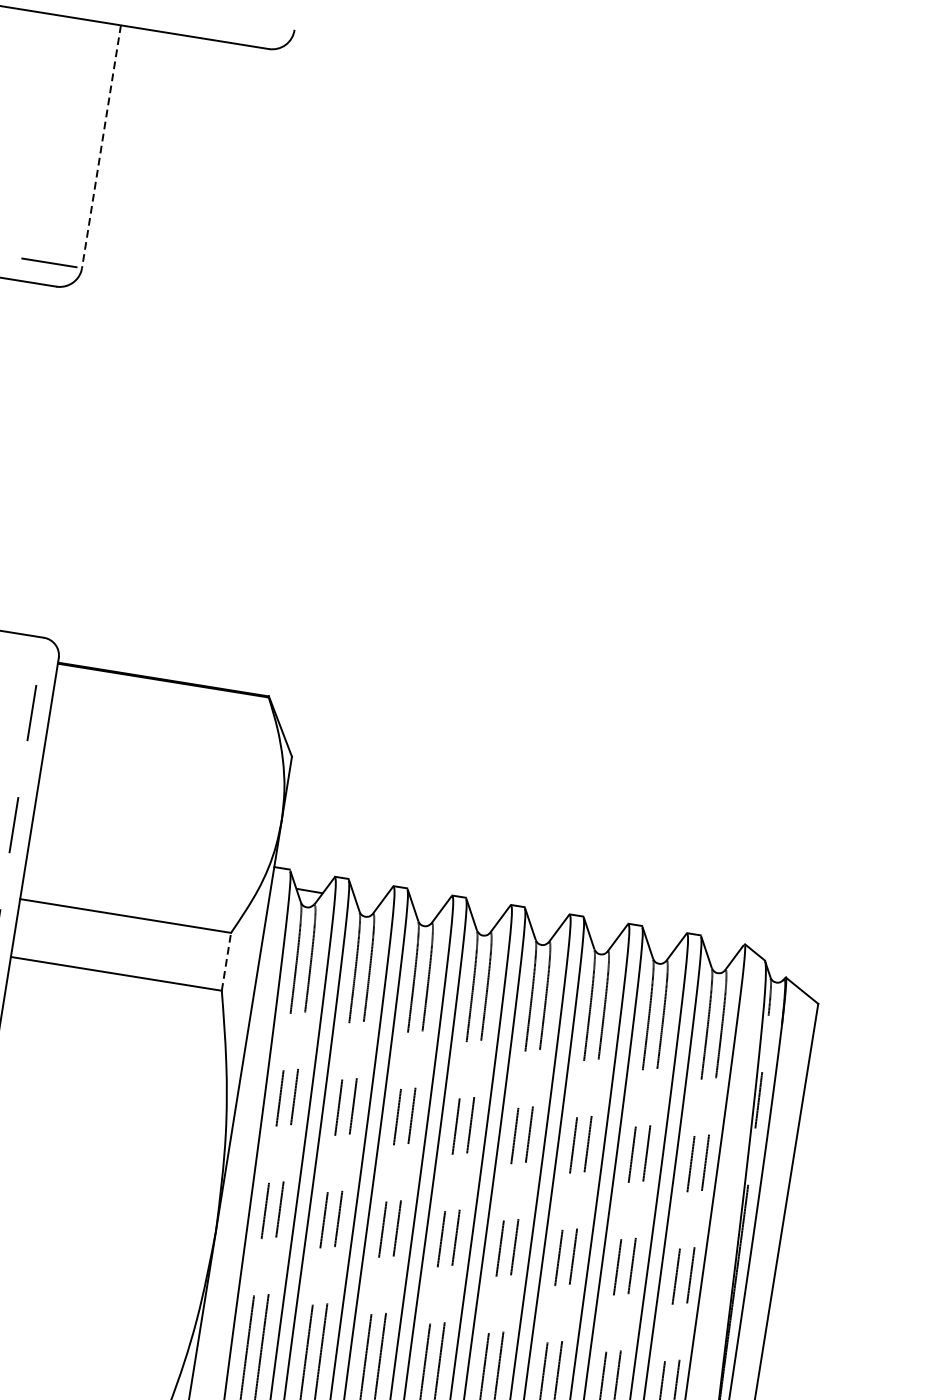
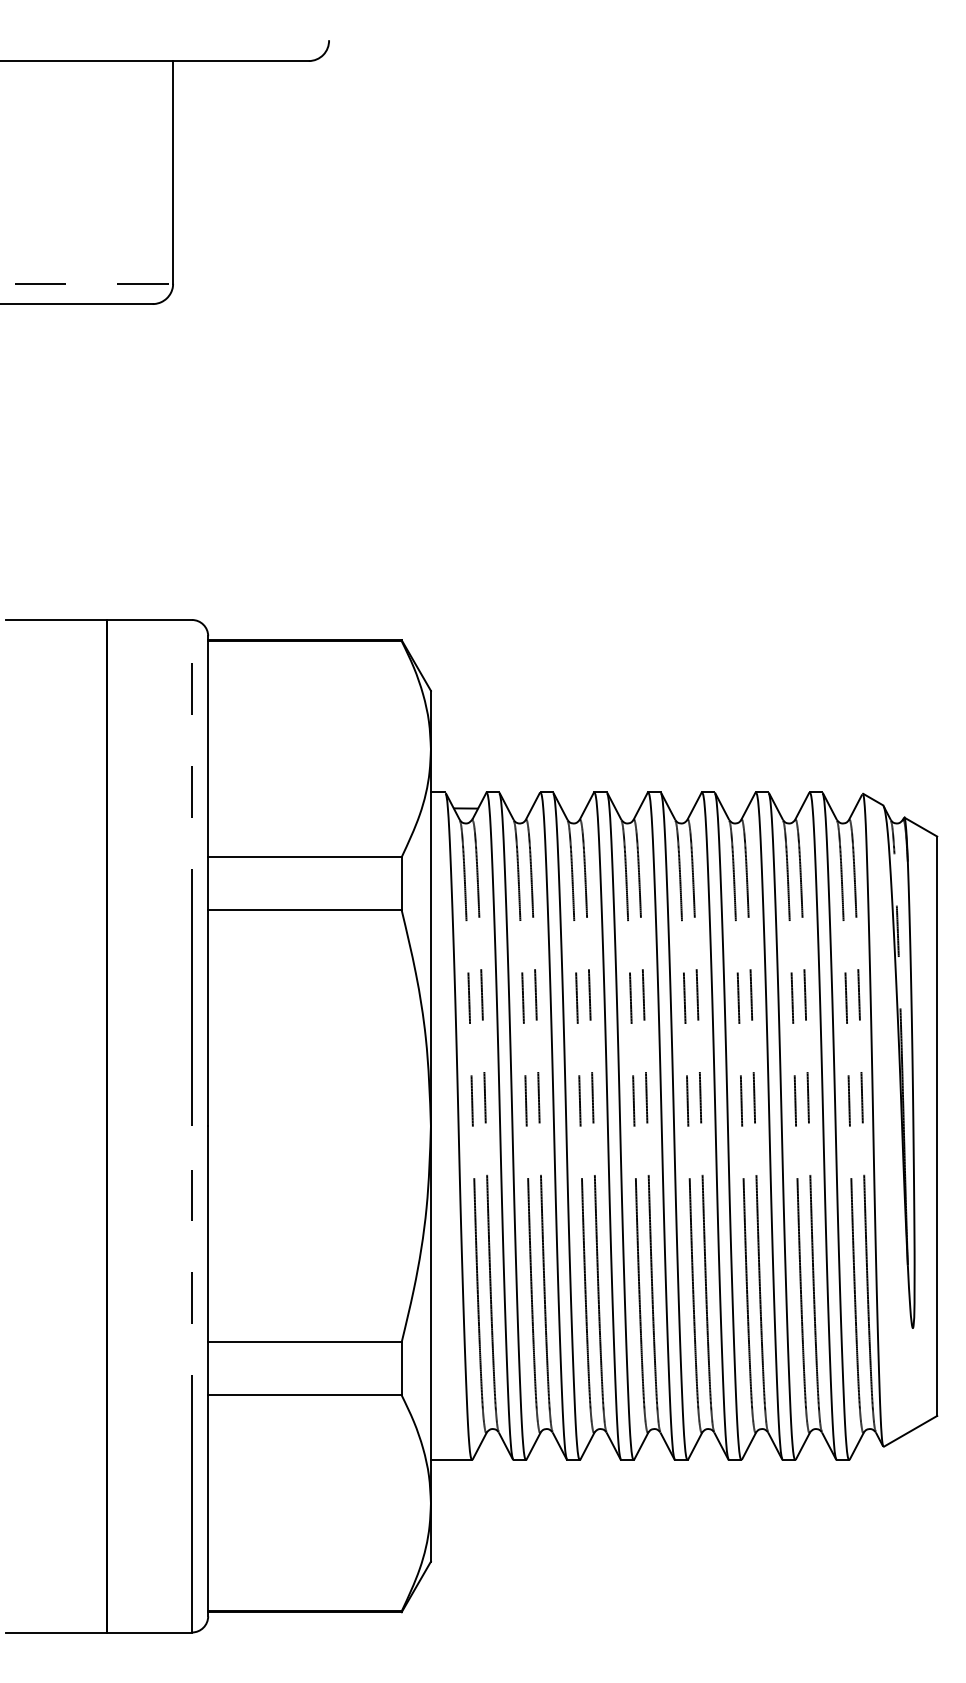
line: (101, 146) -> (173, 172), dashed -> solid
line: (226, 961) -> (401, 883), dashed -> solid

